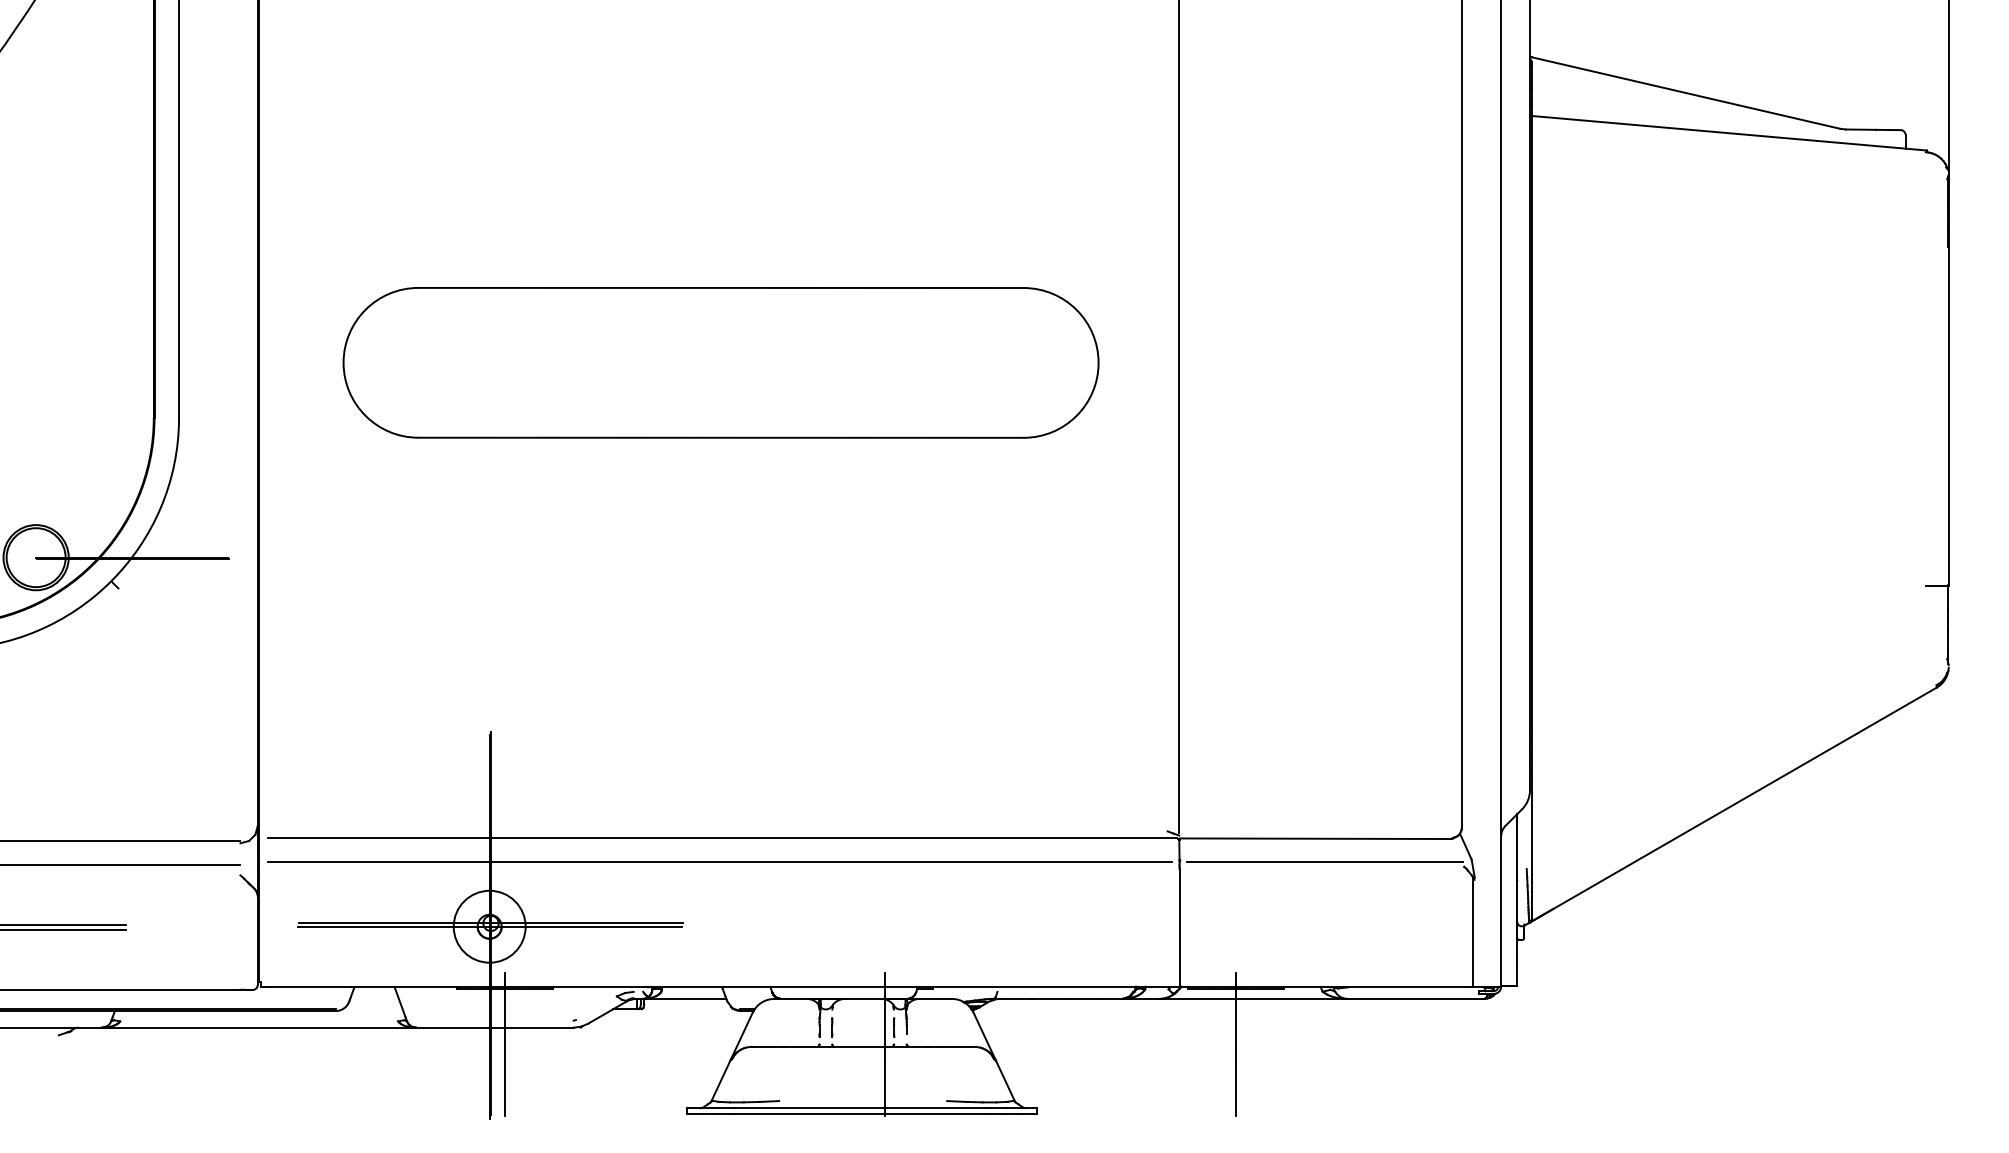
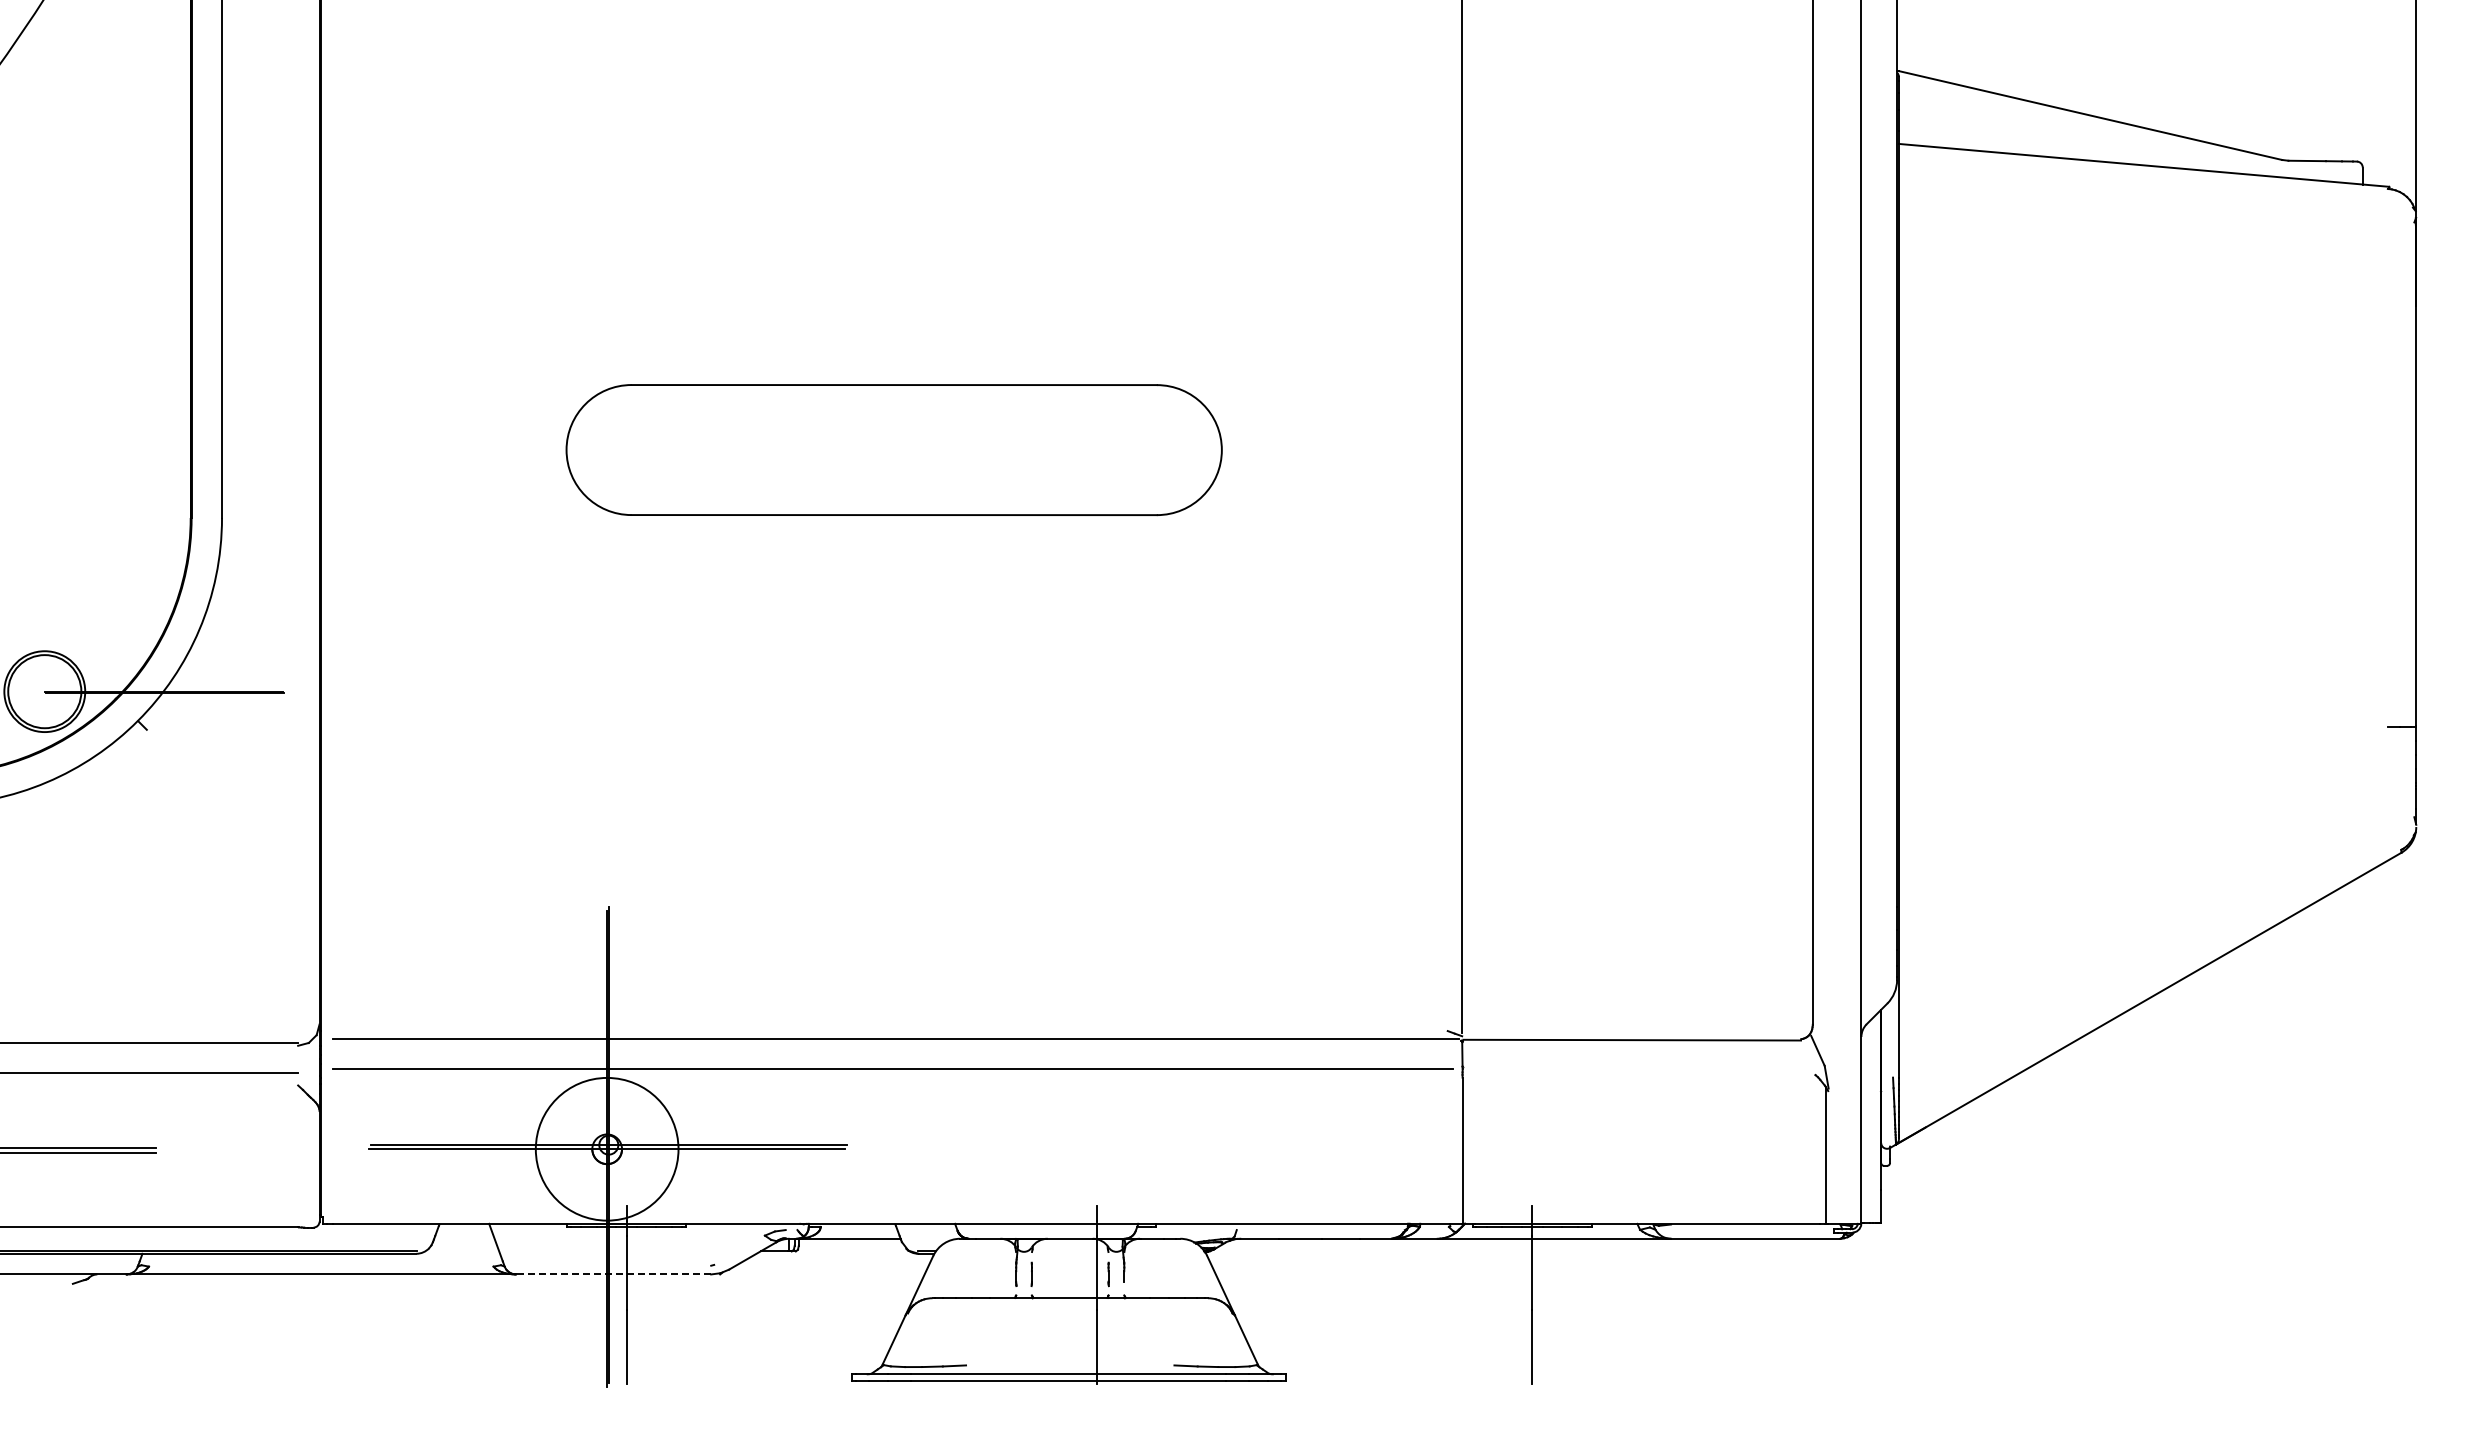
part: (721, 362) -> (894, 449), size x0.7
line: (1324, 862) -> (1642, 1069), removed
circle: (489, 926) -> (606, 1148), size x1.6
line: (494, 1027) -> (613, 1274), solid -> dashed

